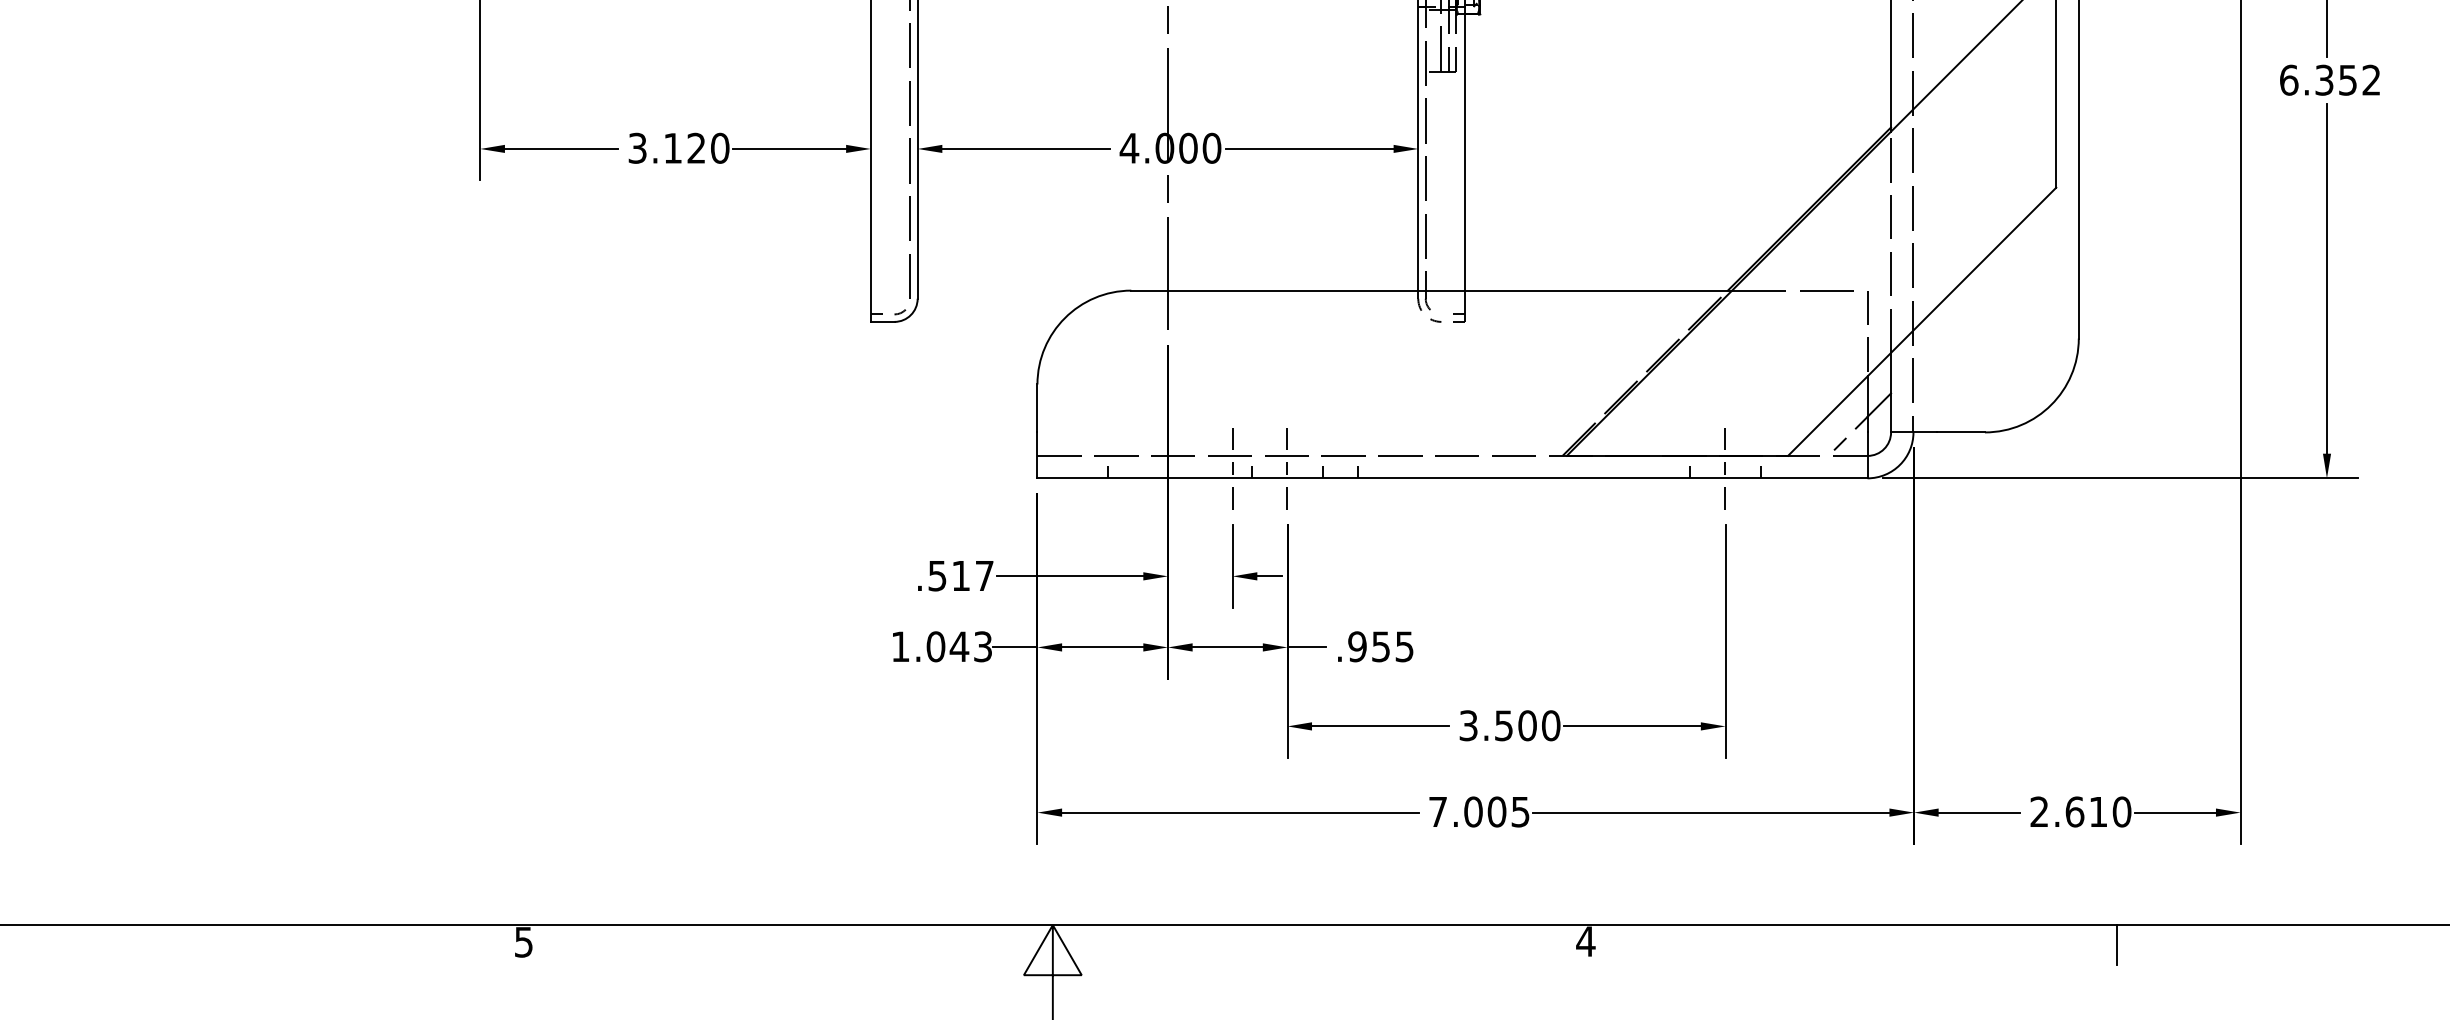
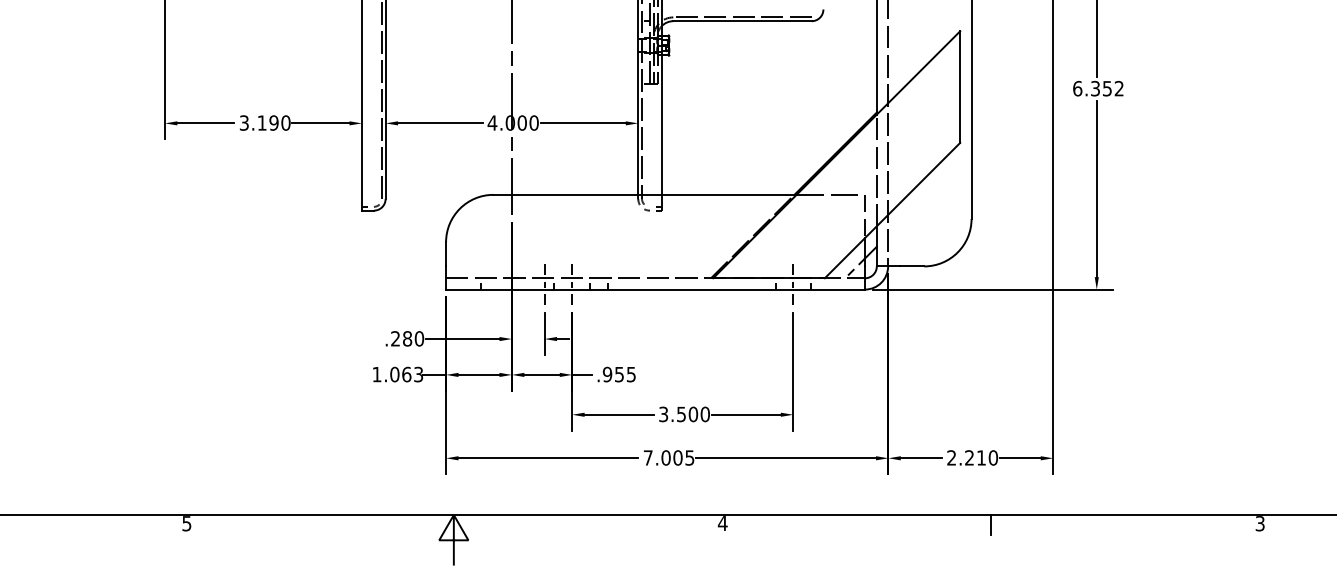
text: (695, 147) -> (273, 122), 3.120 -> 3.190
text: (960, 575) -> (407, 338), .517 -> .280
text: (959, 646) -> (406, 374), 1.043 -> 1.063
text: (2074, 811) -> (969, 457), 2.610 -> 2.210

